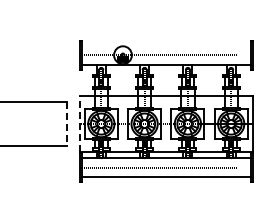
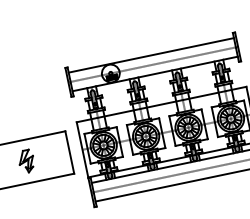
line: (165, 45) -> (150, 55), added
line: (79, 123) -> (82, 149), dashed -> solid
part: (22, 124) -> (26, 162), added
line: (66, 124) -> (69, 152), dashed -> solid

